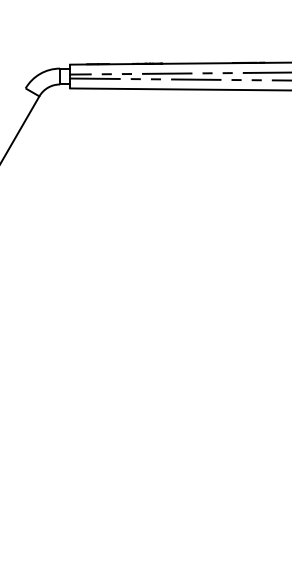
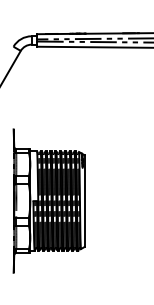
part: (91, 380) -> (48, 200), added

